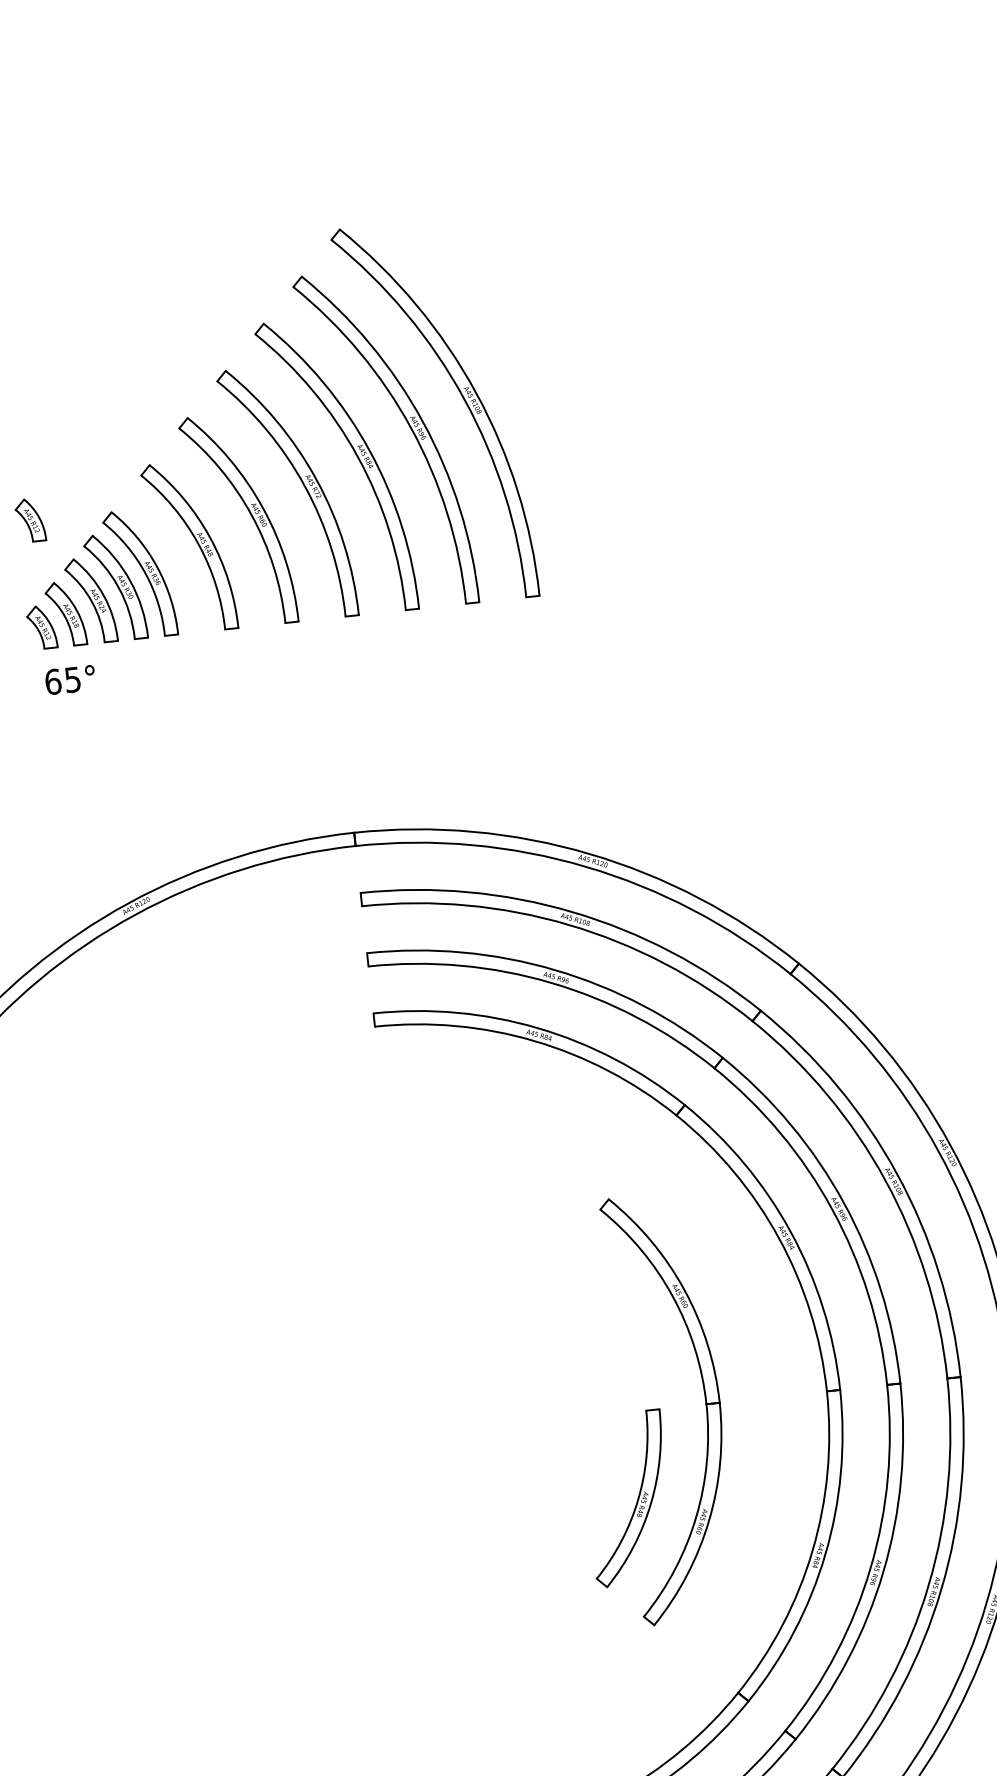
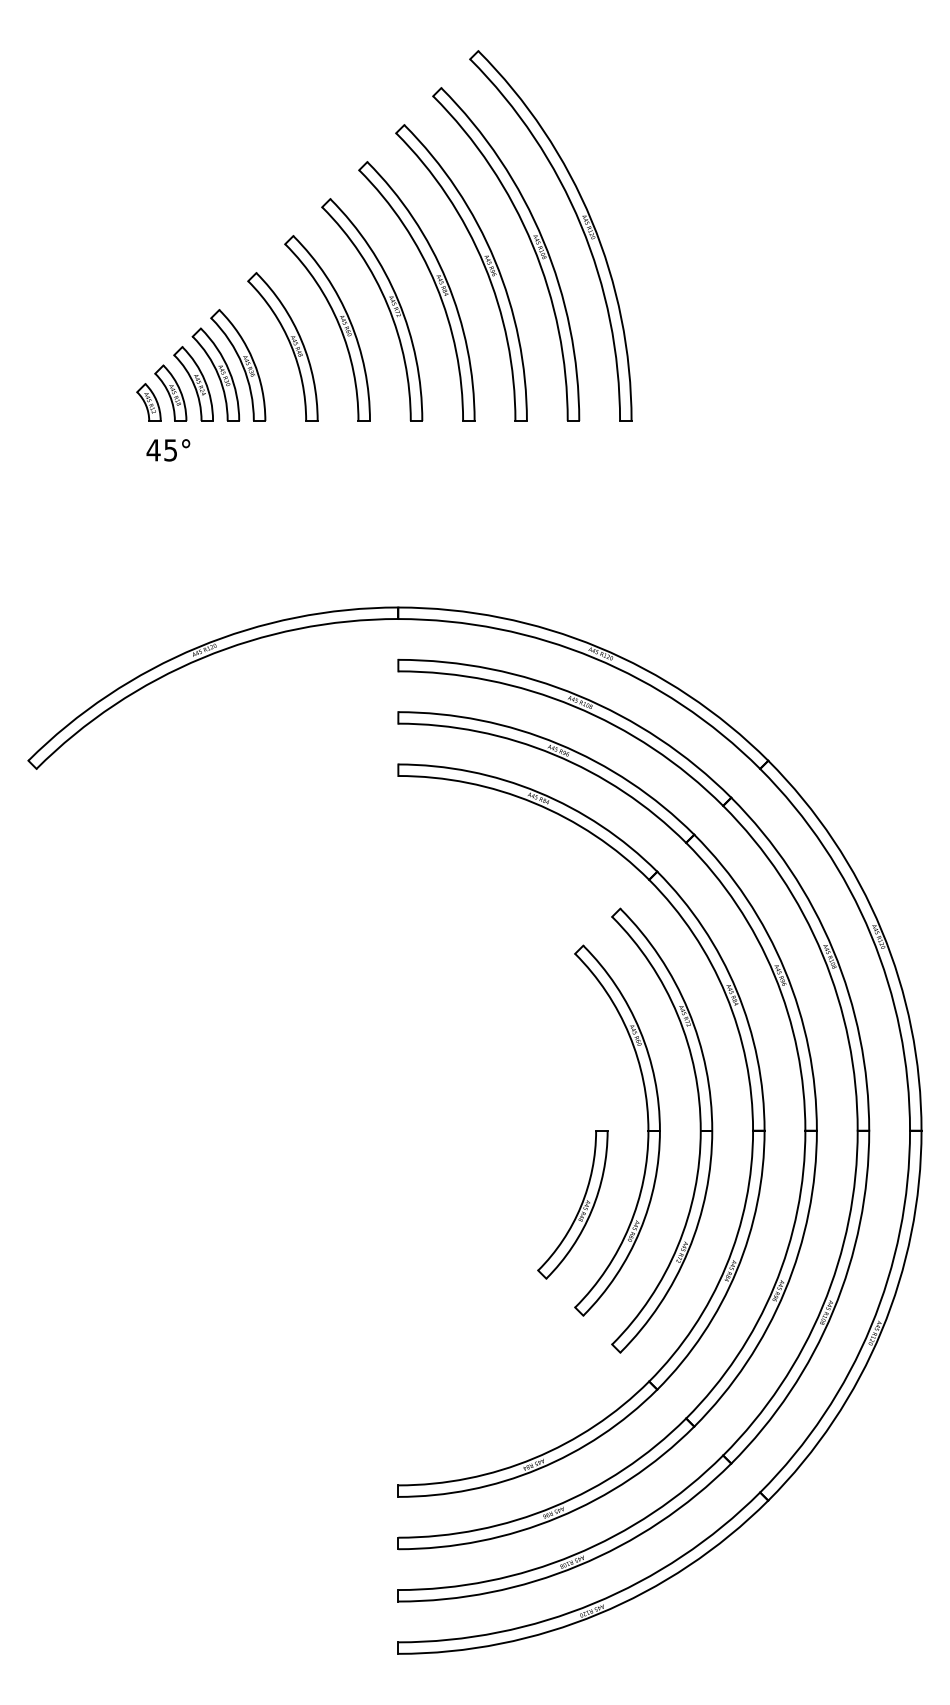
part: (514, 367) -> (578, 222), added
part: (29, 520) -> (148, 309), removed
text: (53, 682) -> (153, 450), 65° -> 45°
part: (765, 1397) -> (699, 1130), added

